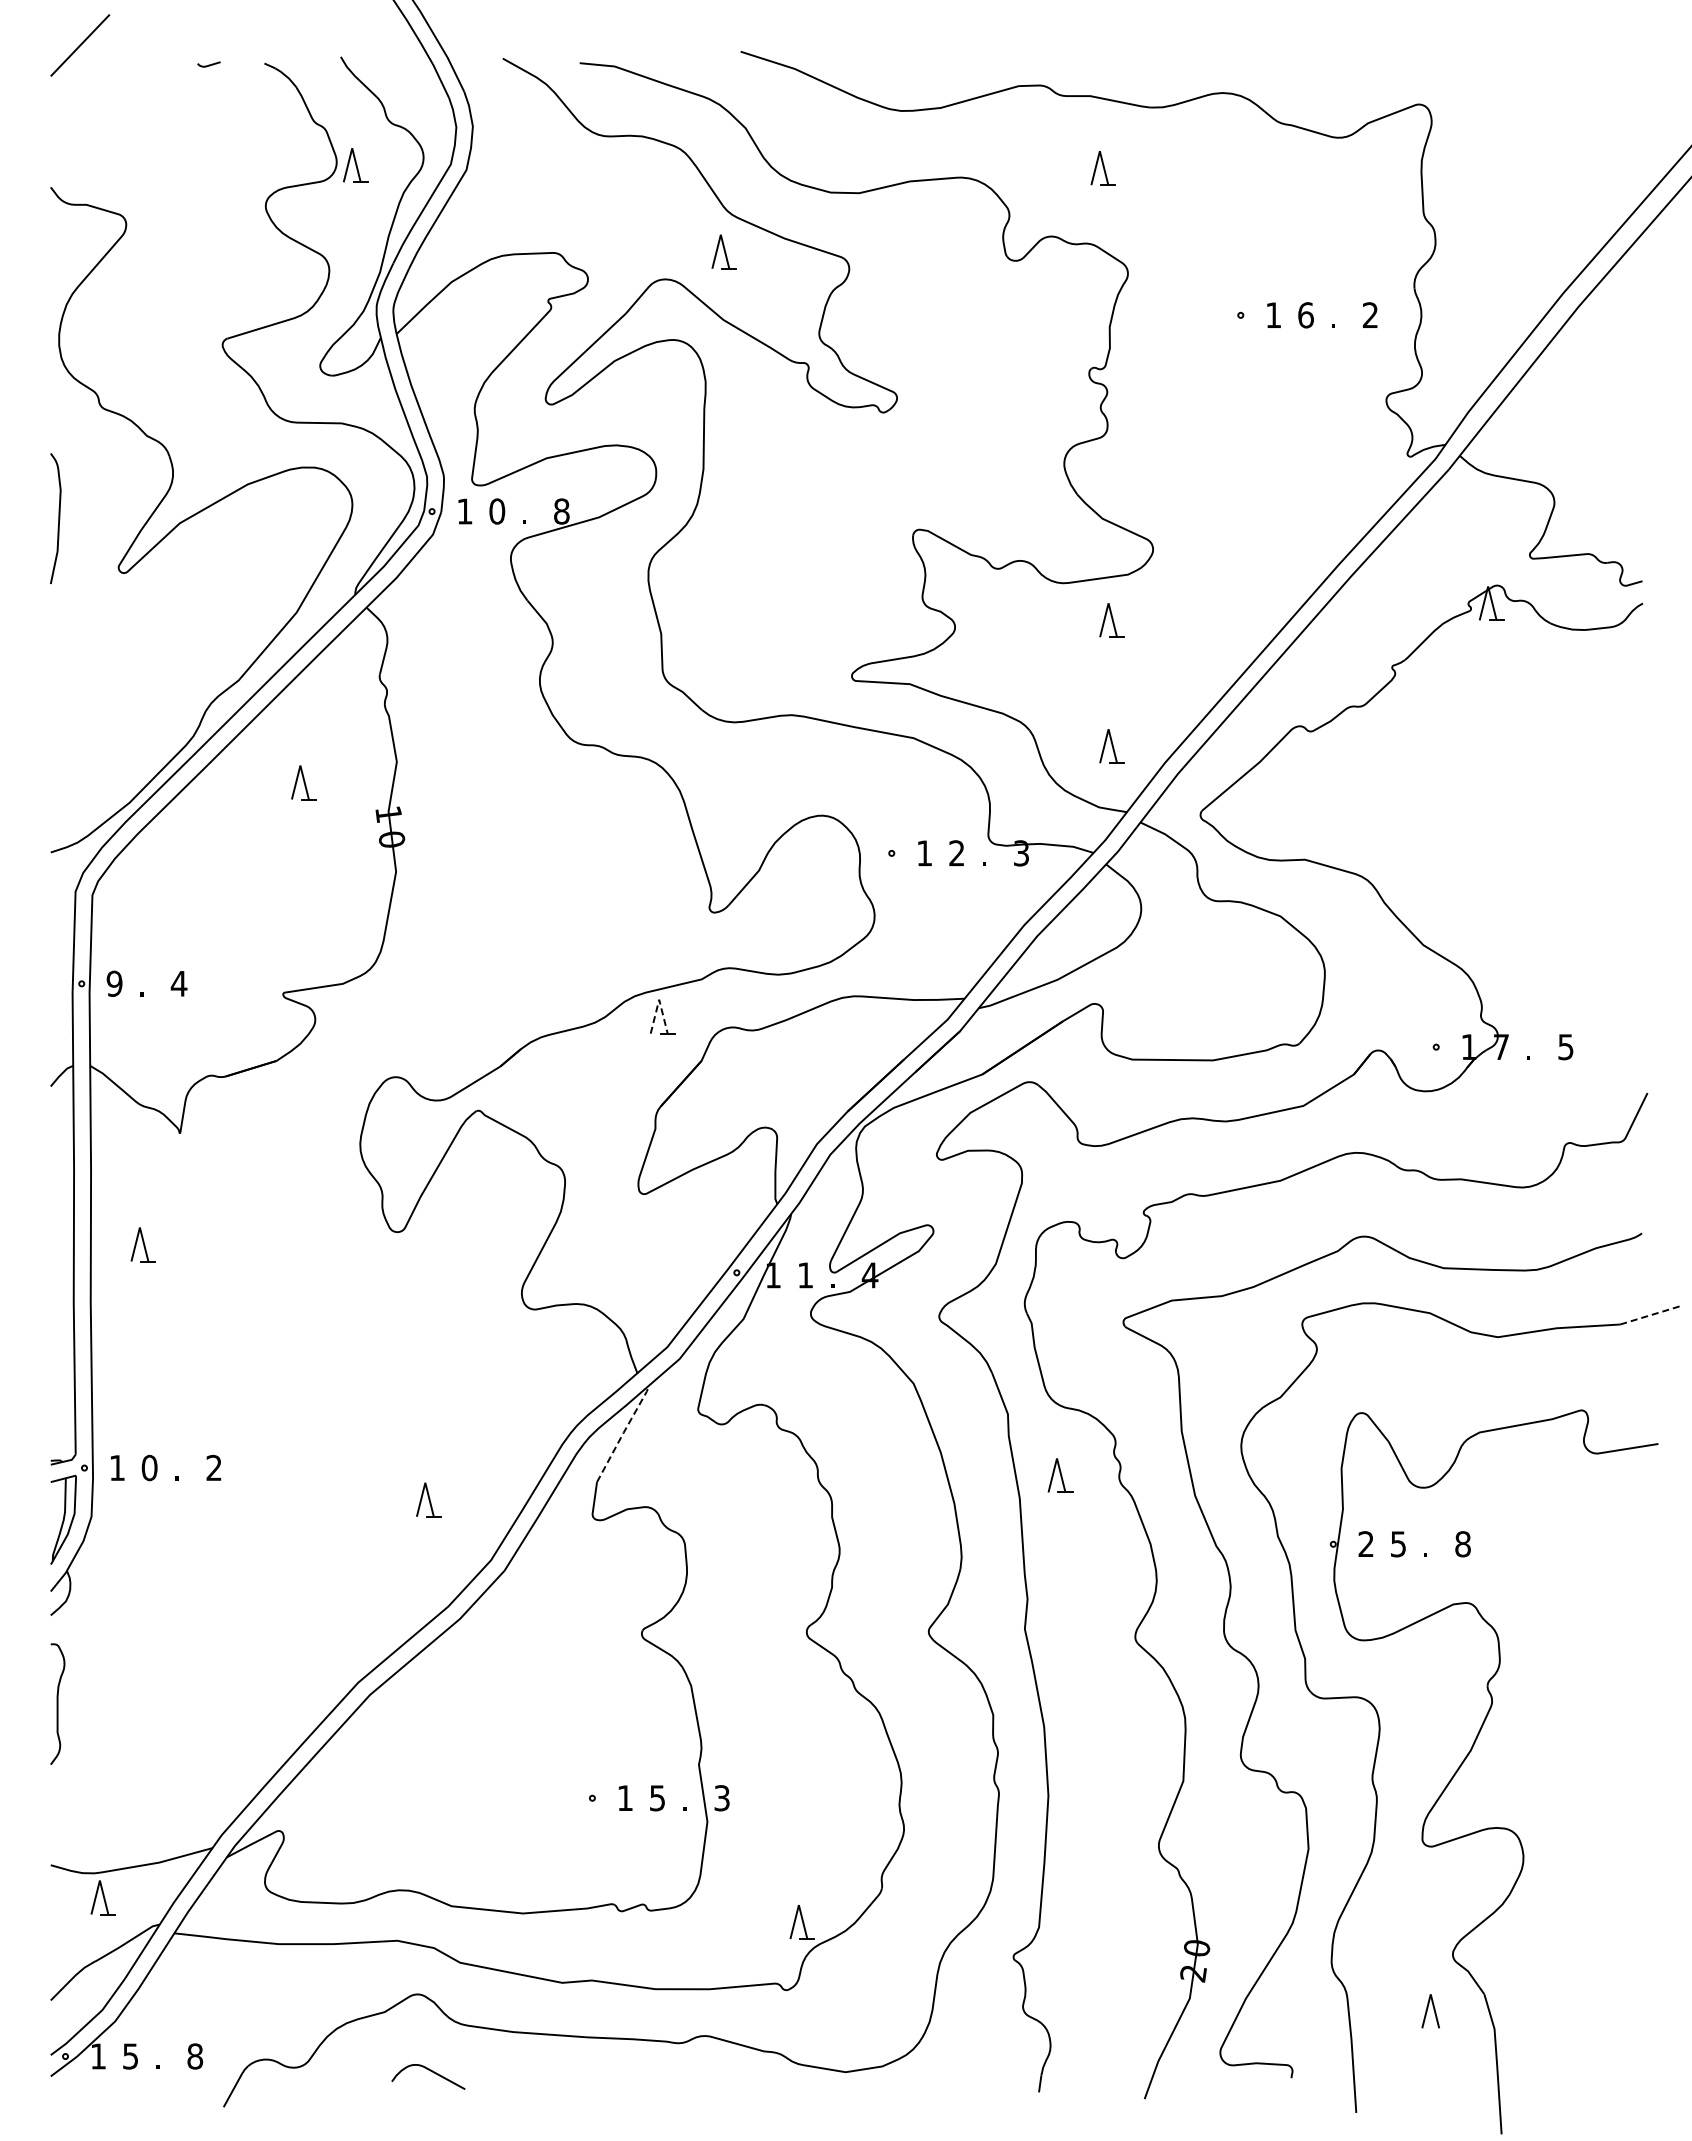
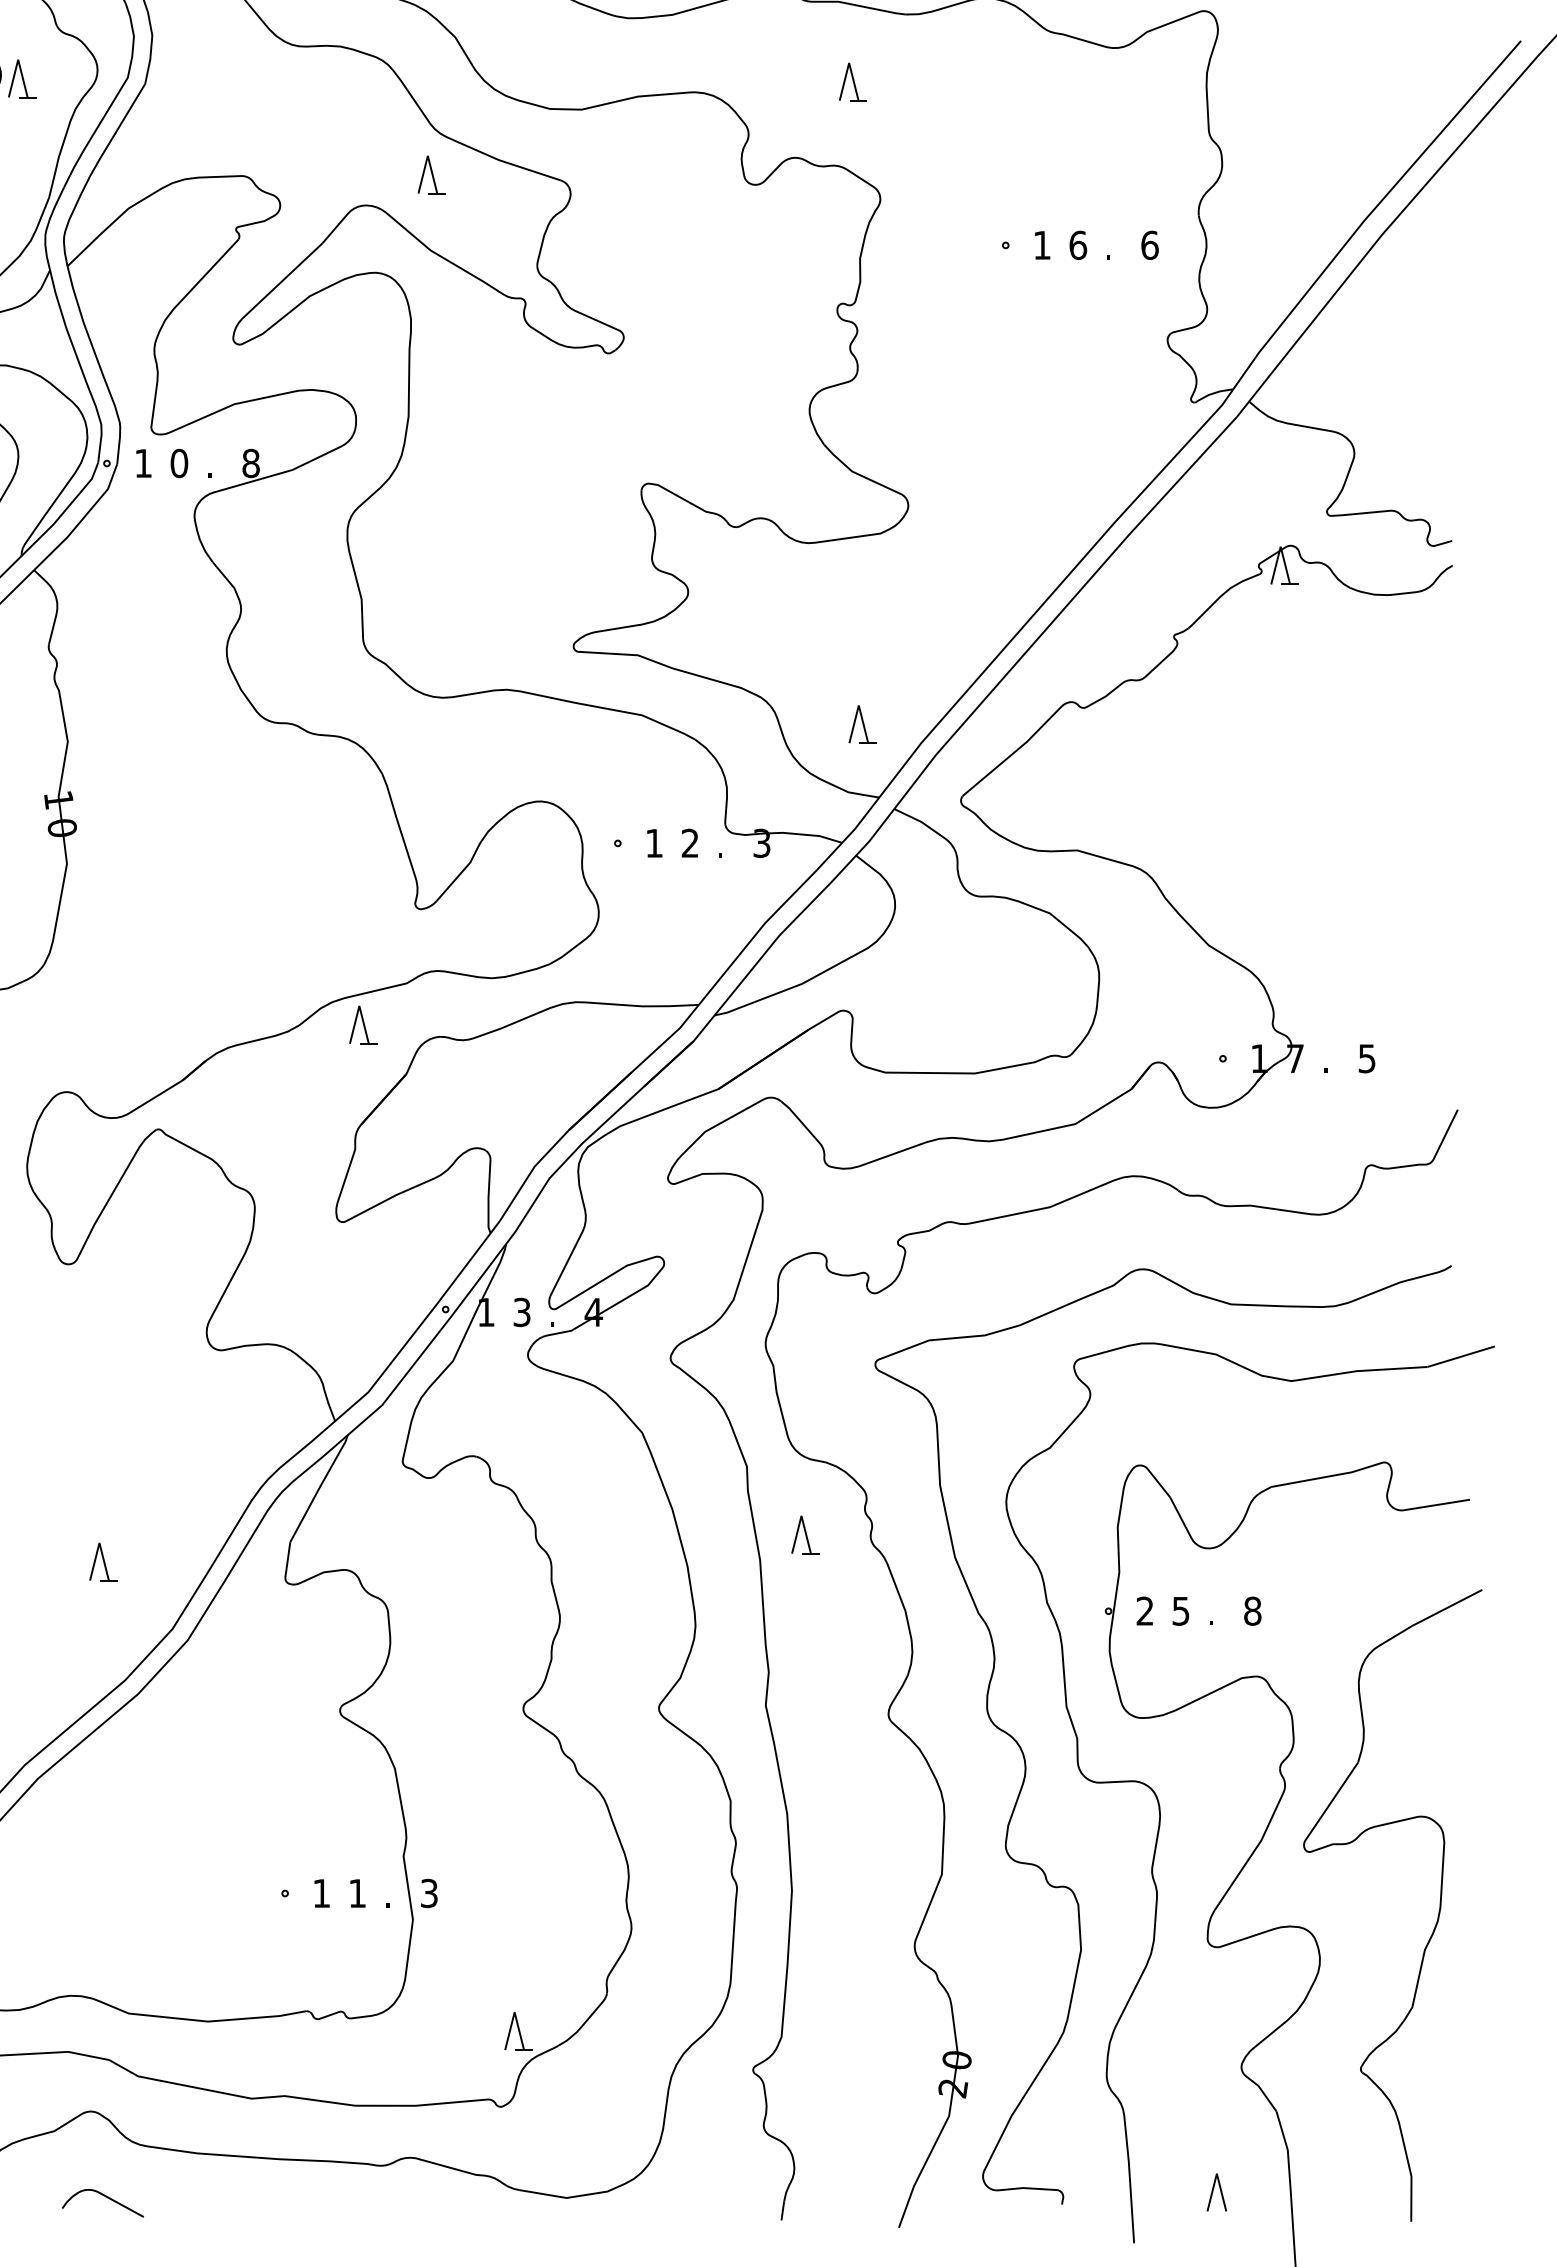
text: (1370, 315) -> (1149, 245), 2 -> 6
part: (1111, 620) -> (862, 584), removed
line: (659, 999) -> (359, 1005), dashed -> solid
text: (805, 1275) -> (521, 1312), 1 -> 3
line: (1650, 1315) -> (1461, 1356), dashed -> solid
line: (623, 1432) -> (319, 1487), dashed -> solid
text: (657, 1798) -> (357, 1893), 5 -> 1
part: (1629, 1816) -> (1437, 1913), added
line: (1427, 2011) -> (1213, 2192), moved

